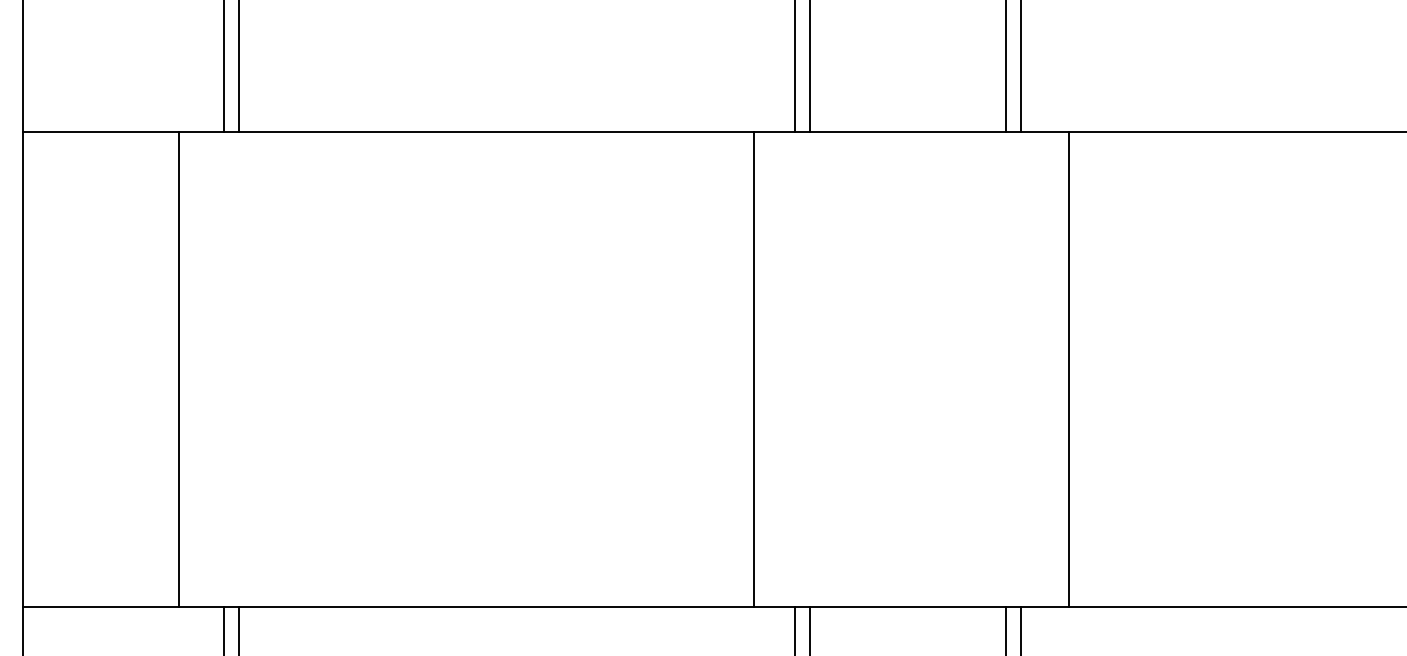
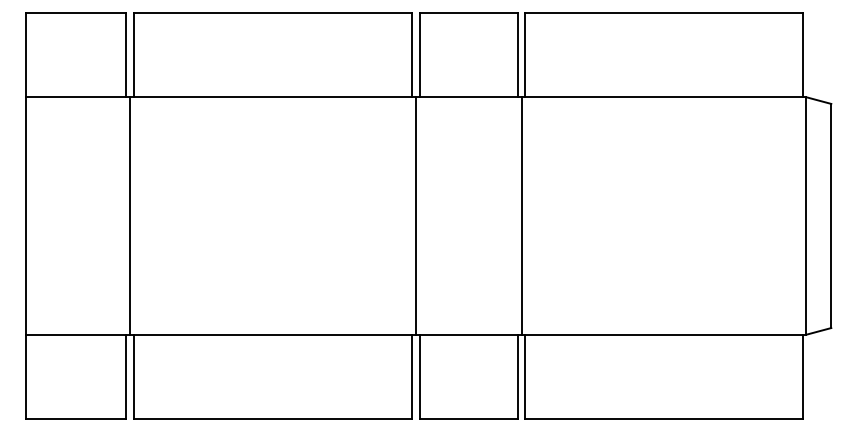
line: (180, 368) -> (130, 215), moved
line: (755, 368) -> (416, 215), moved
line: (1068, 368) -> (521, 215), moved

